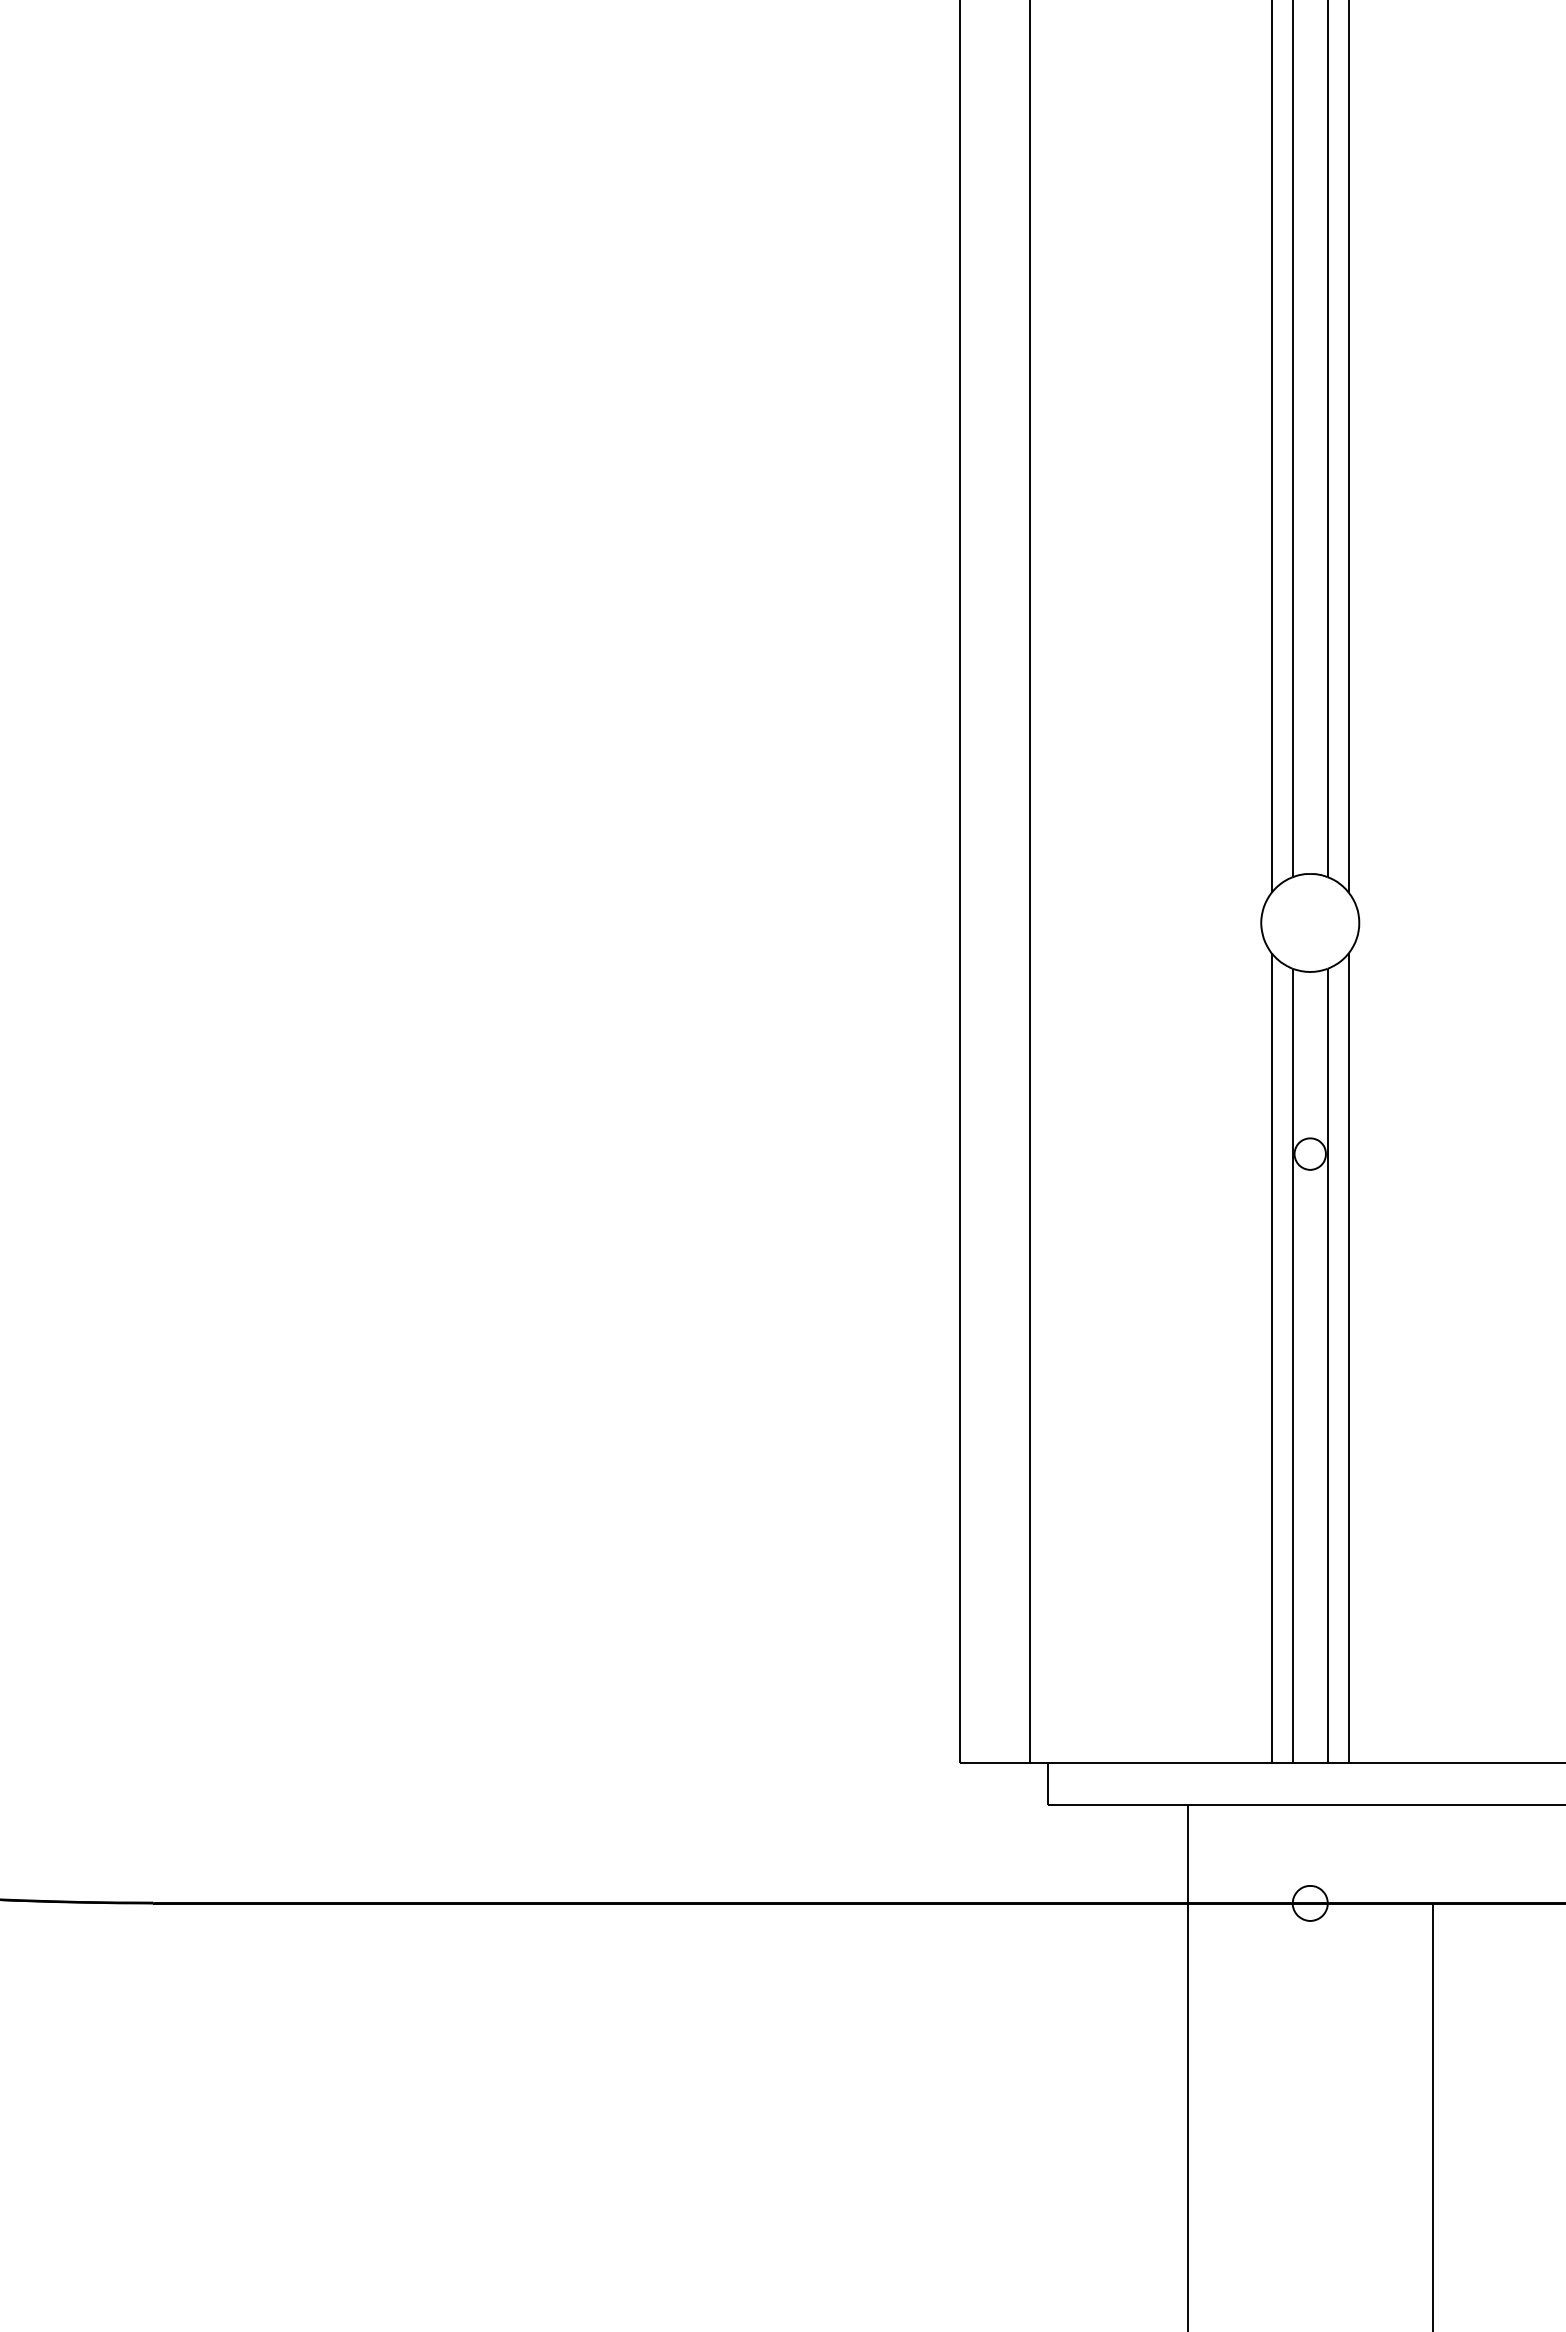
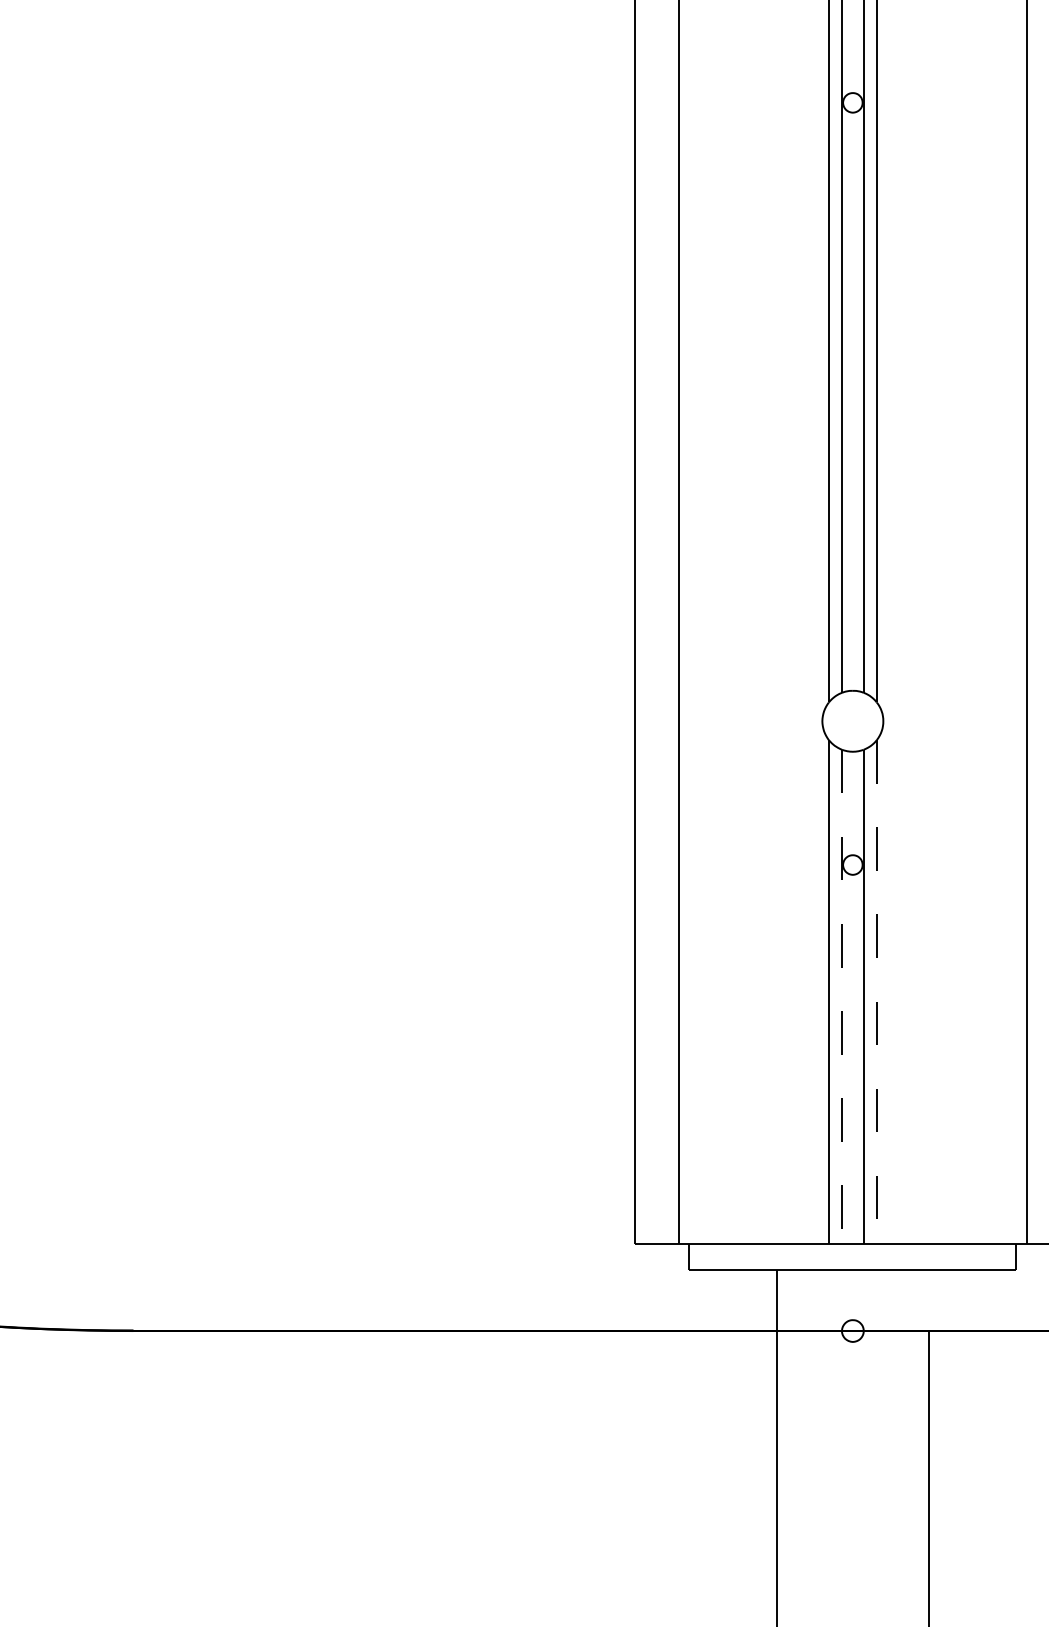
line: (1348, 1359) -> (876, 992), solid -> dashed
line: (1291, 1367) -> (841, 997), solid -> dashed

